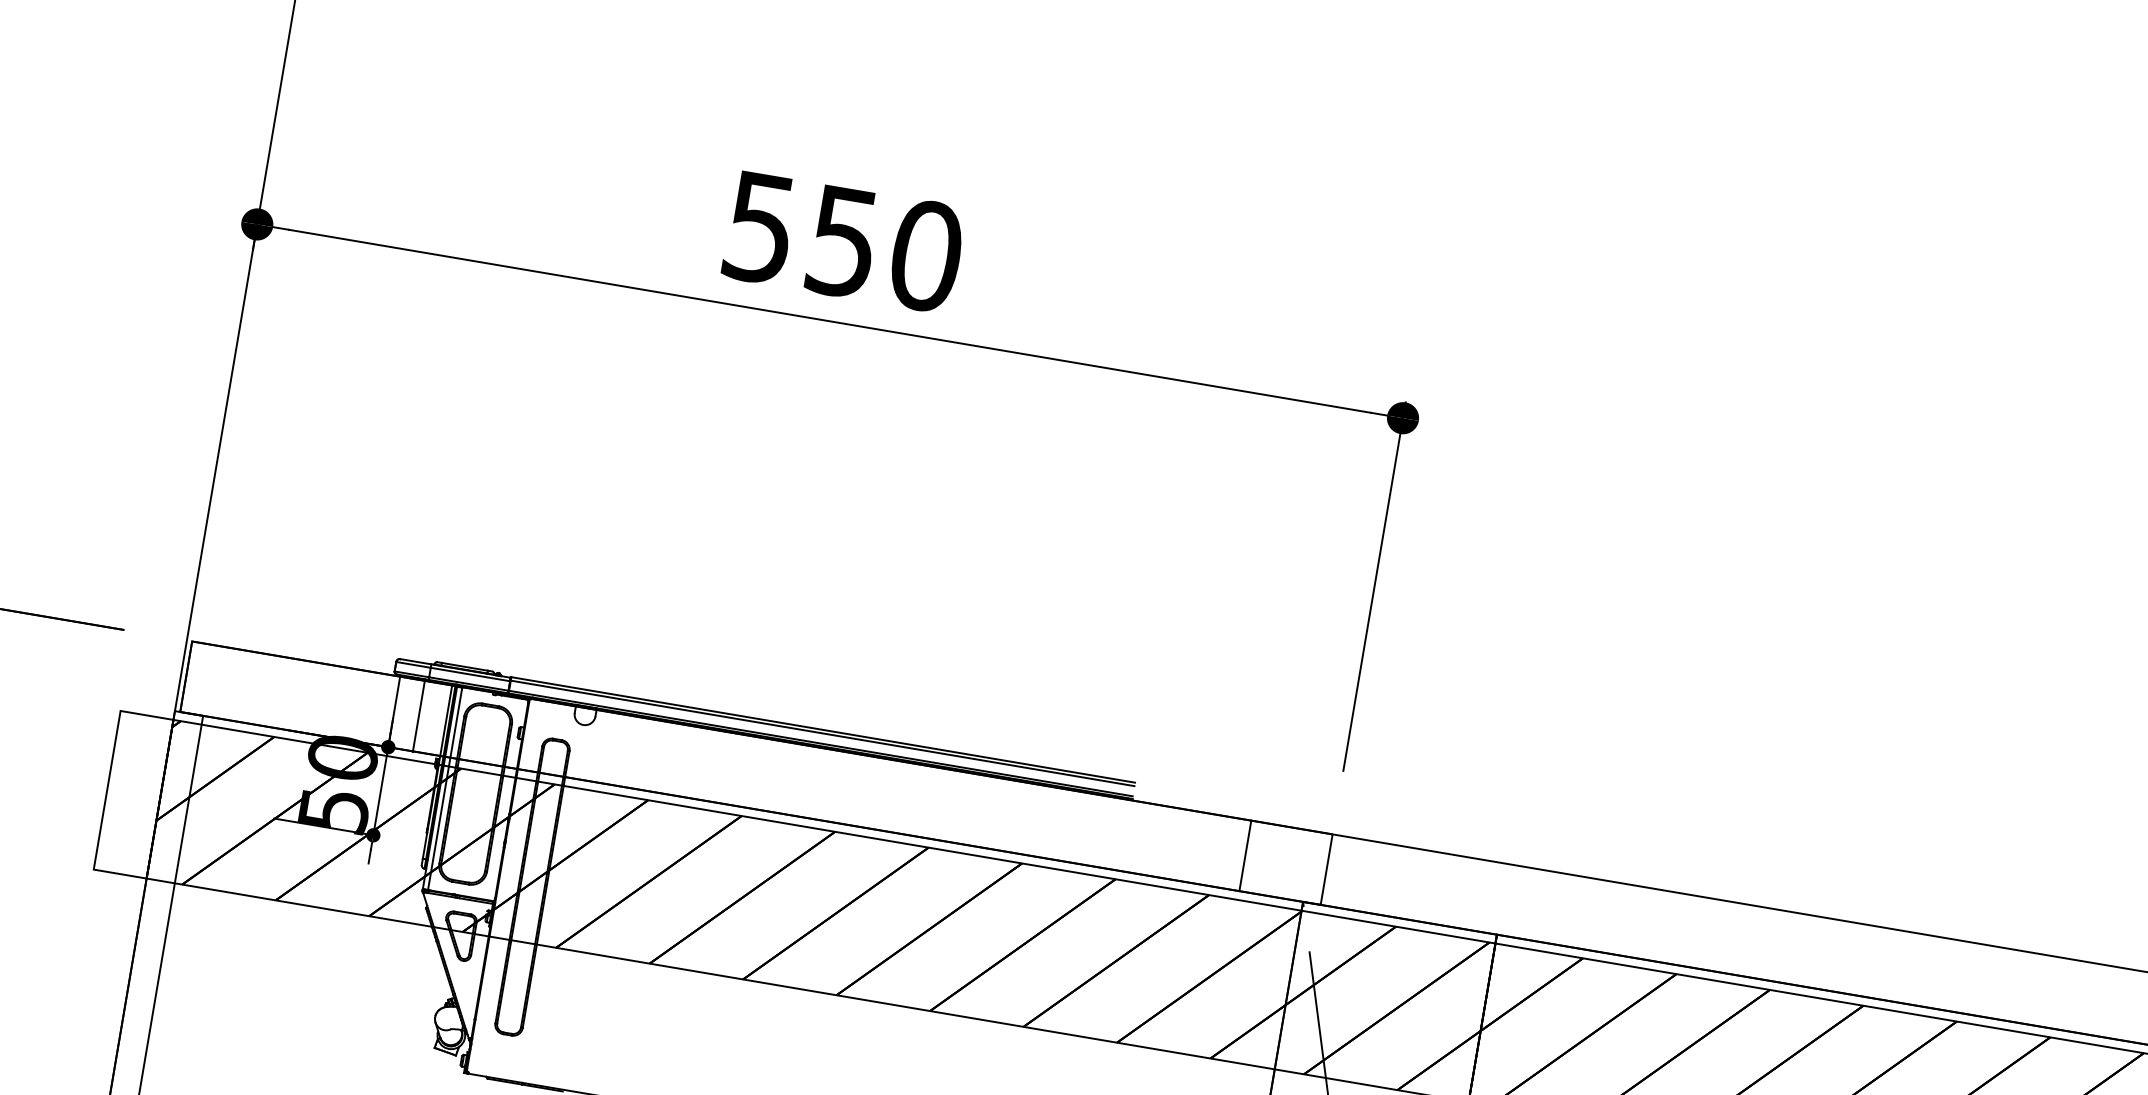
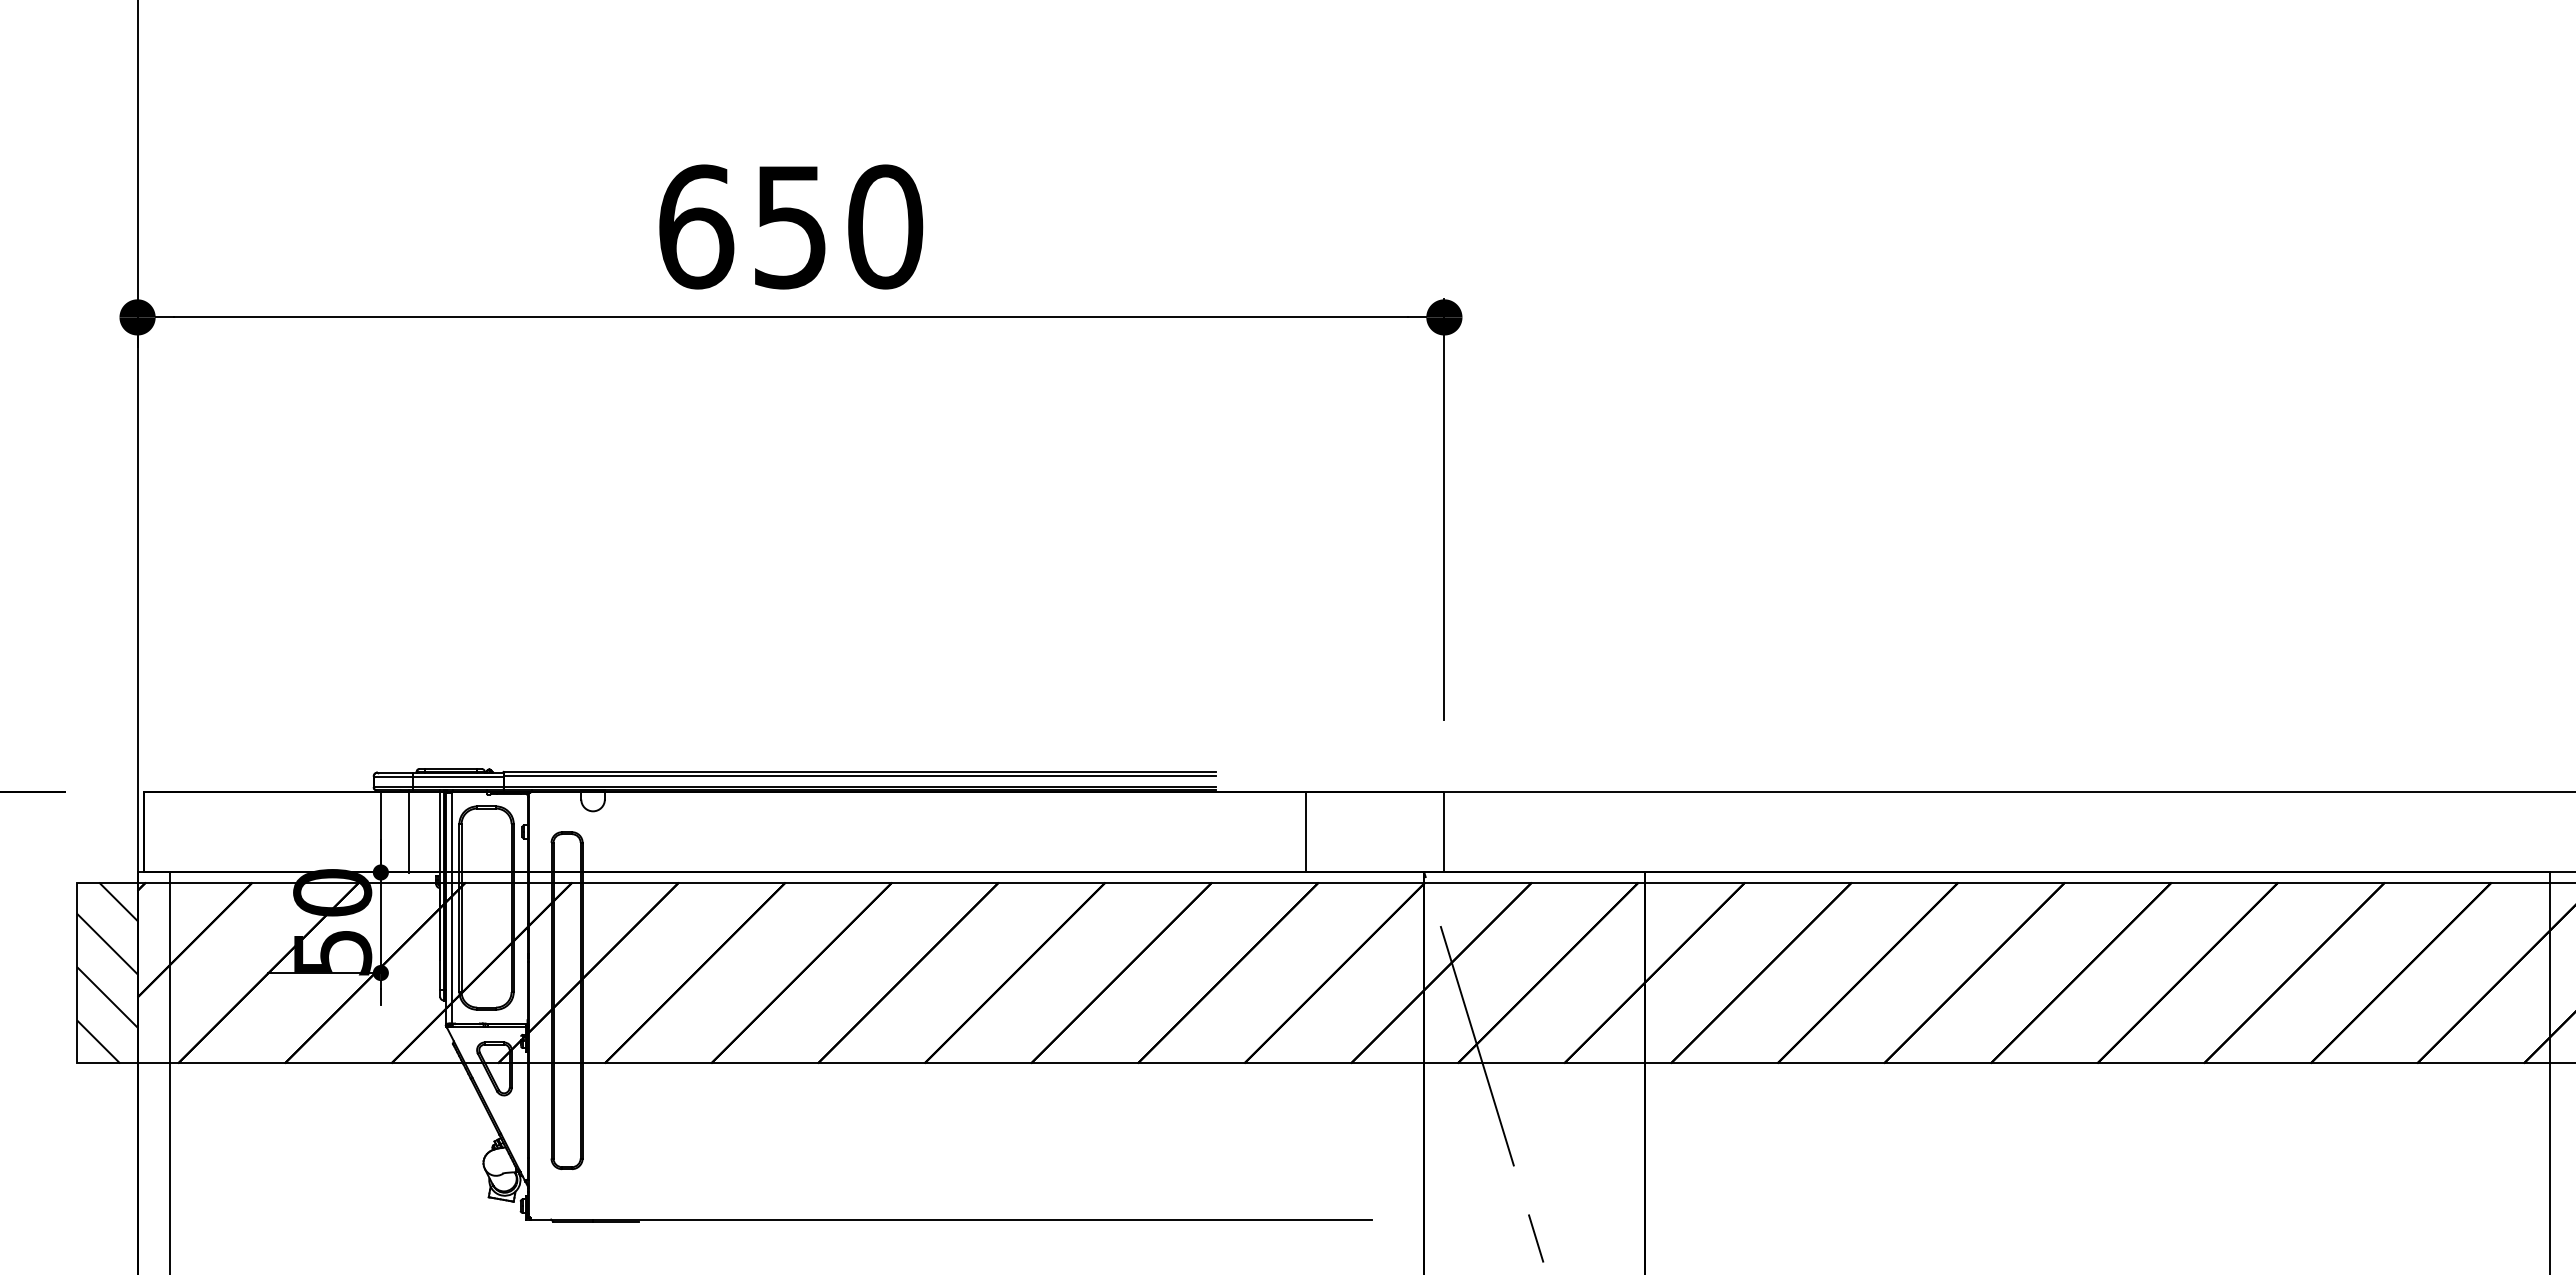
text: (760, 227) -> (696, 226), 550 -> 650
hatch: (133, 794) -> (107, 972), added
line: (1245, 856) -> (1305, 832), moved

